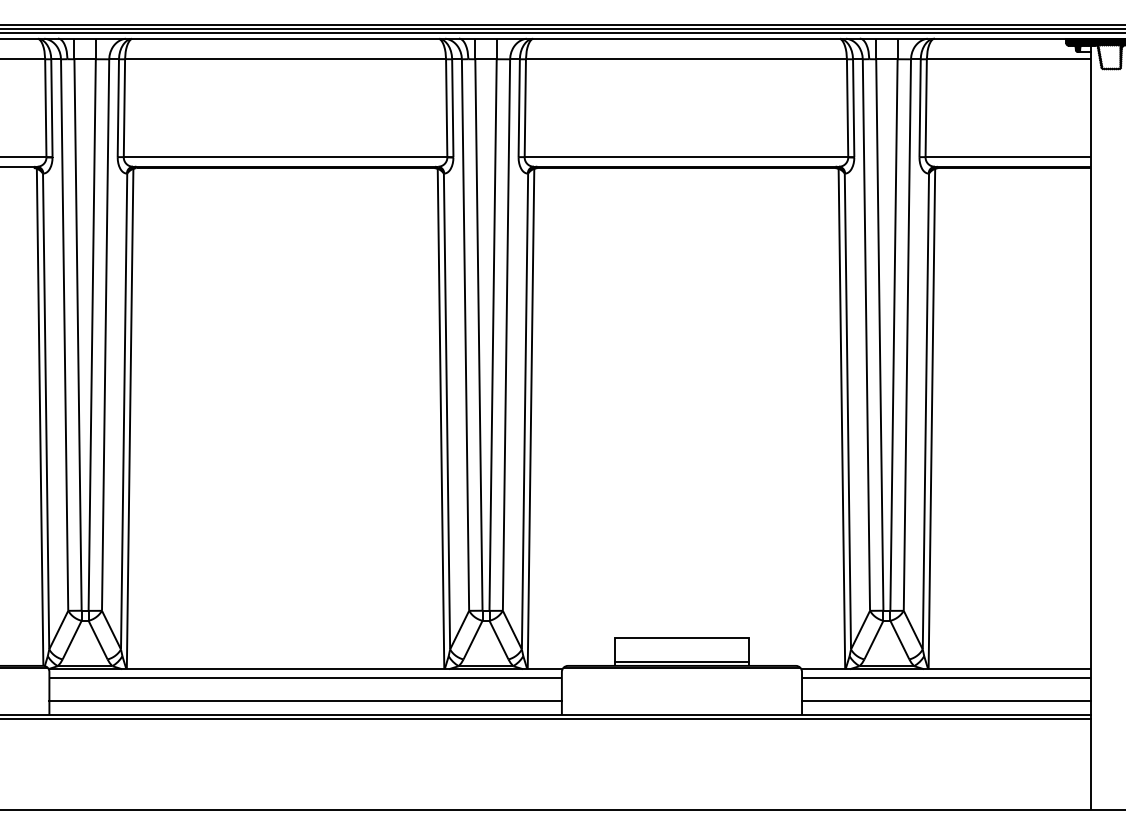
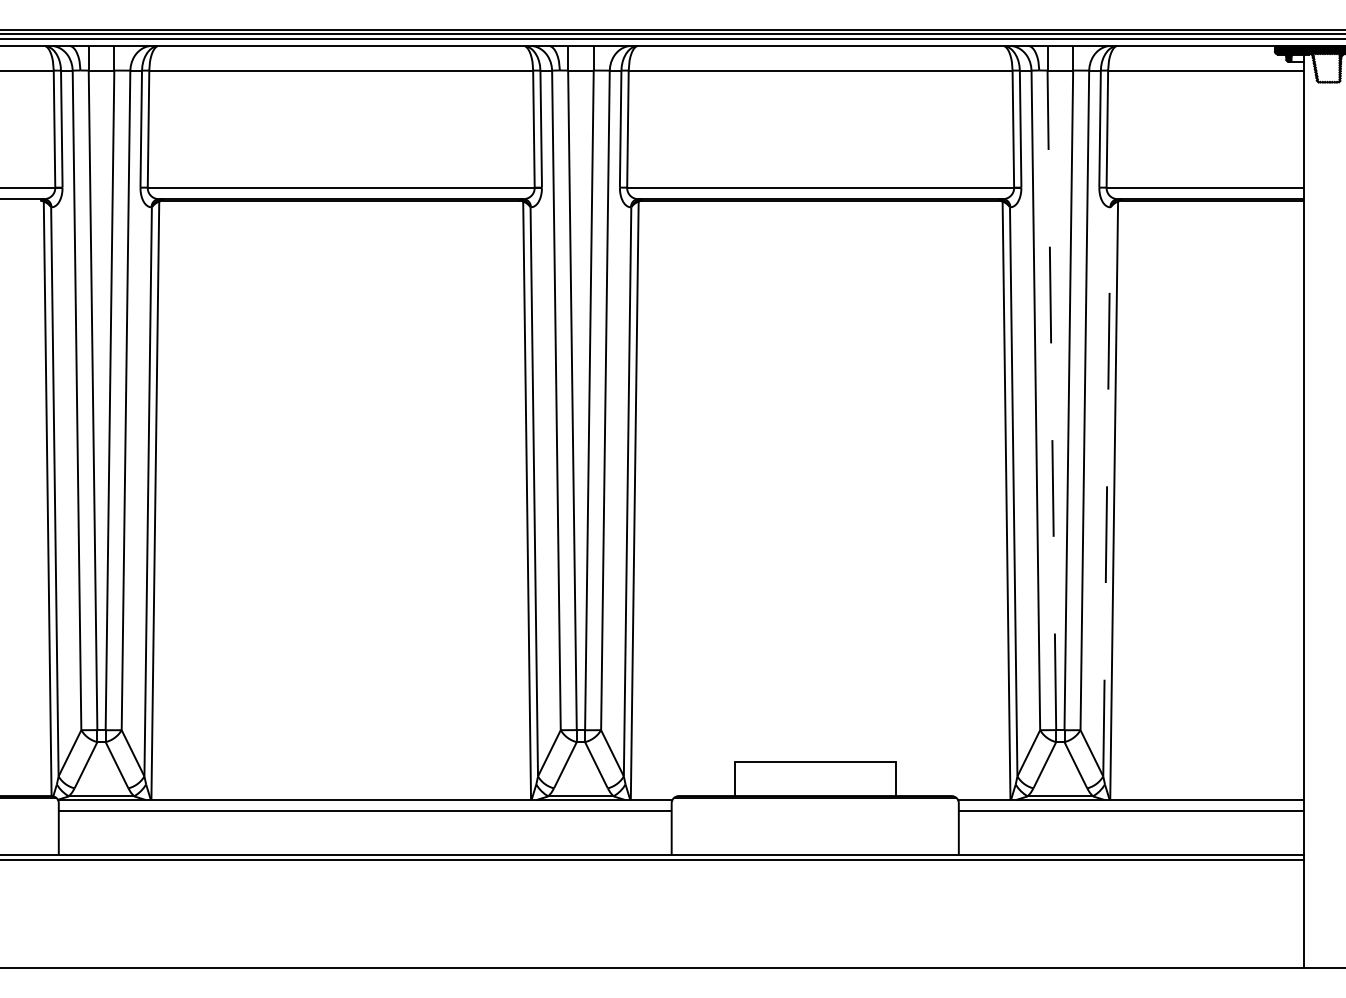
line: (879, 335) -> (1051, 400), solid -> dashed
line: (926, 411) -> (1107, 491), solid -> dashed
line: (681, 662) -> (814, 791), removed
line: (305, 701) -> (364, 838), removed
line: (945, 701) -> (1130, 838), removed

